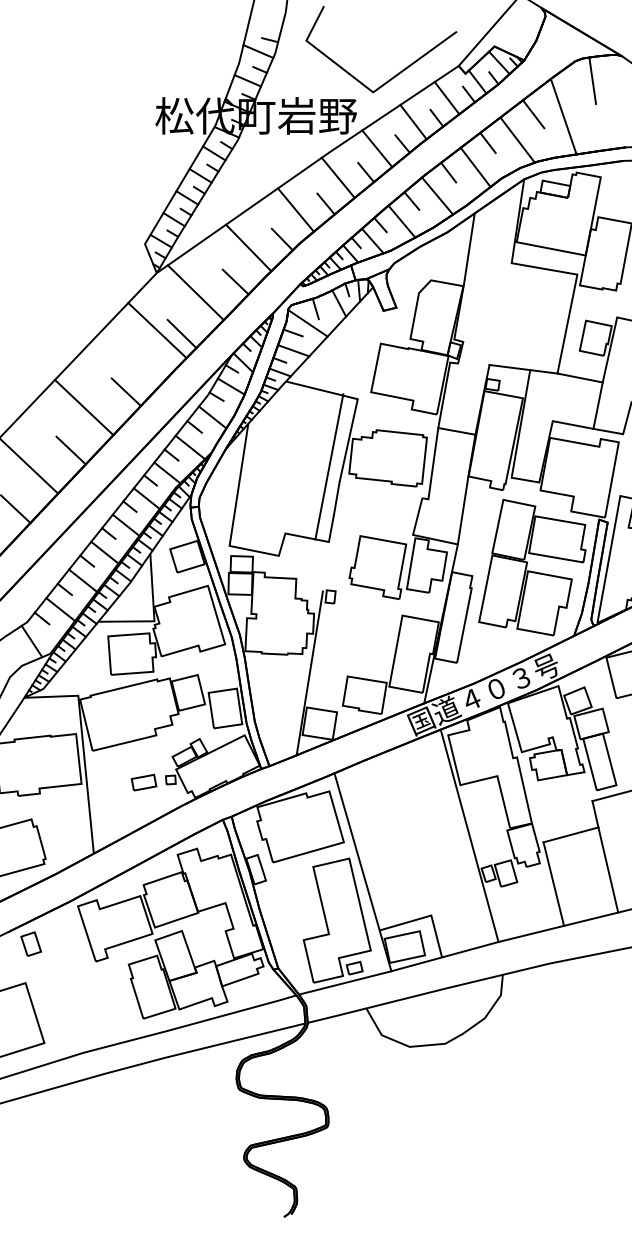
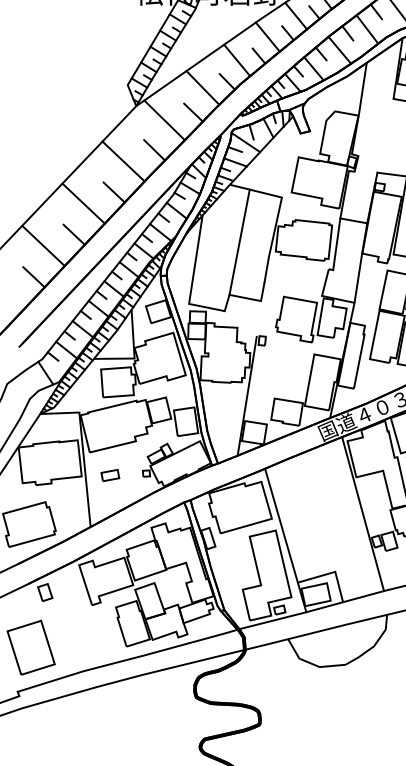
line: (157, 330) -> (123, 161), moved
line: (329, 466) -> (239, 241), moved
part: (143, 782) -> (109, 475), moved

